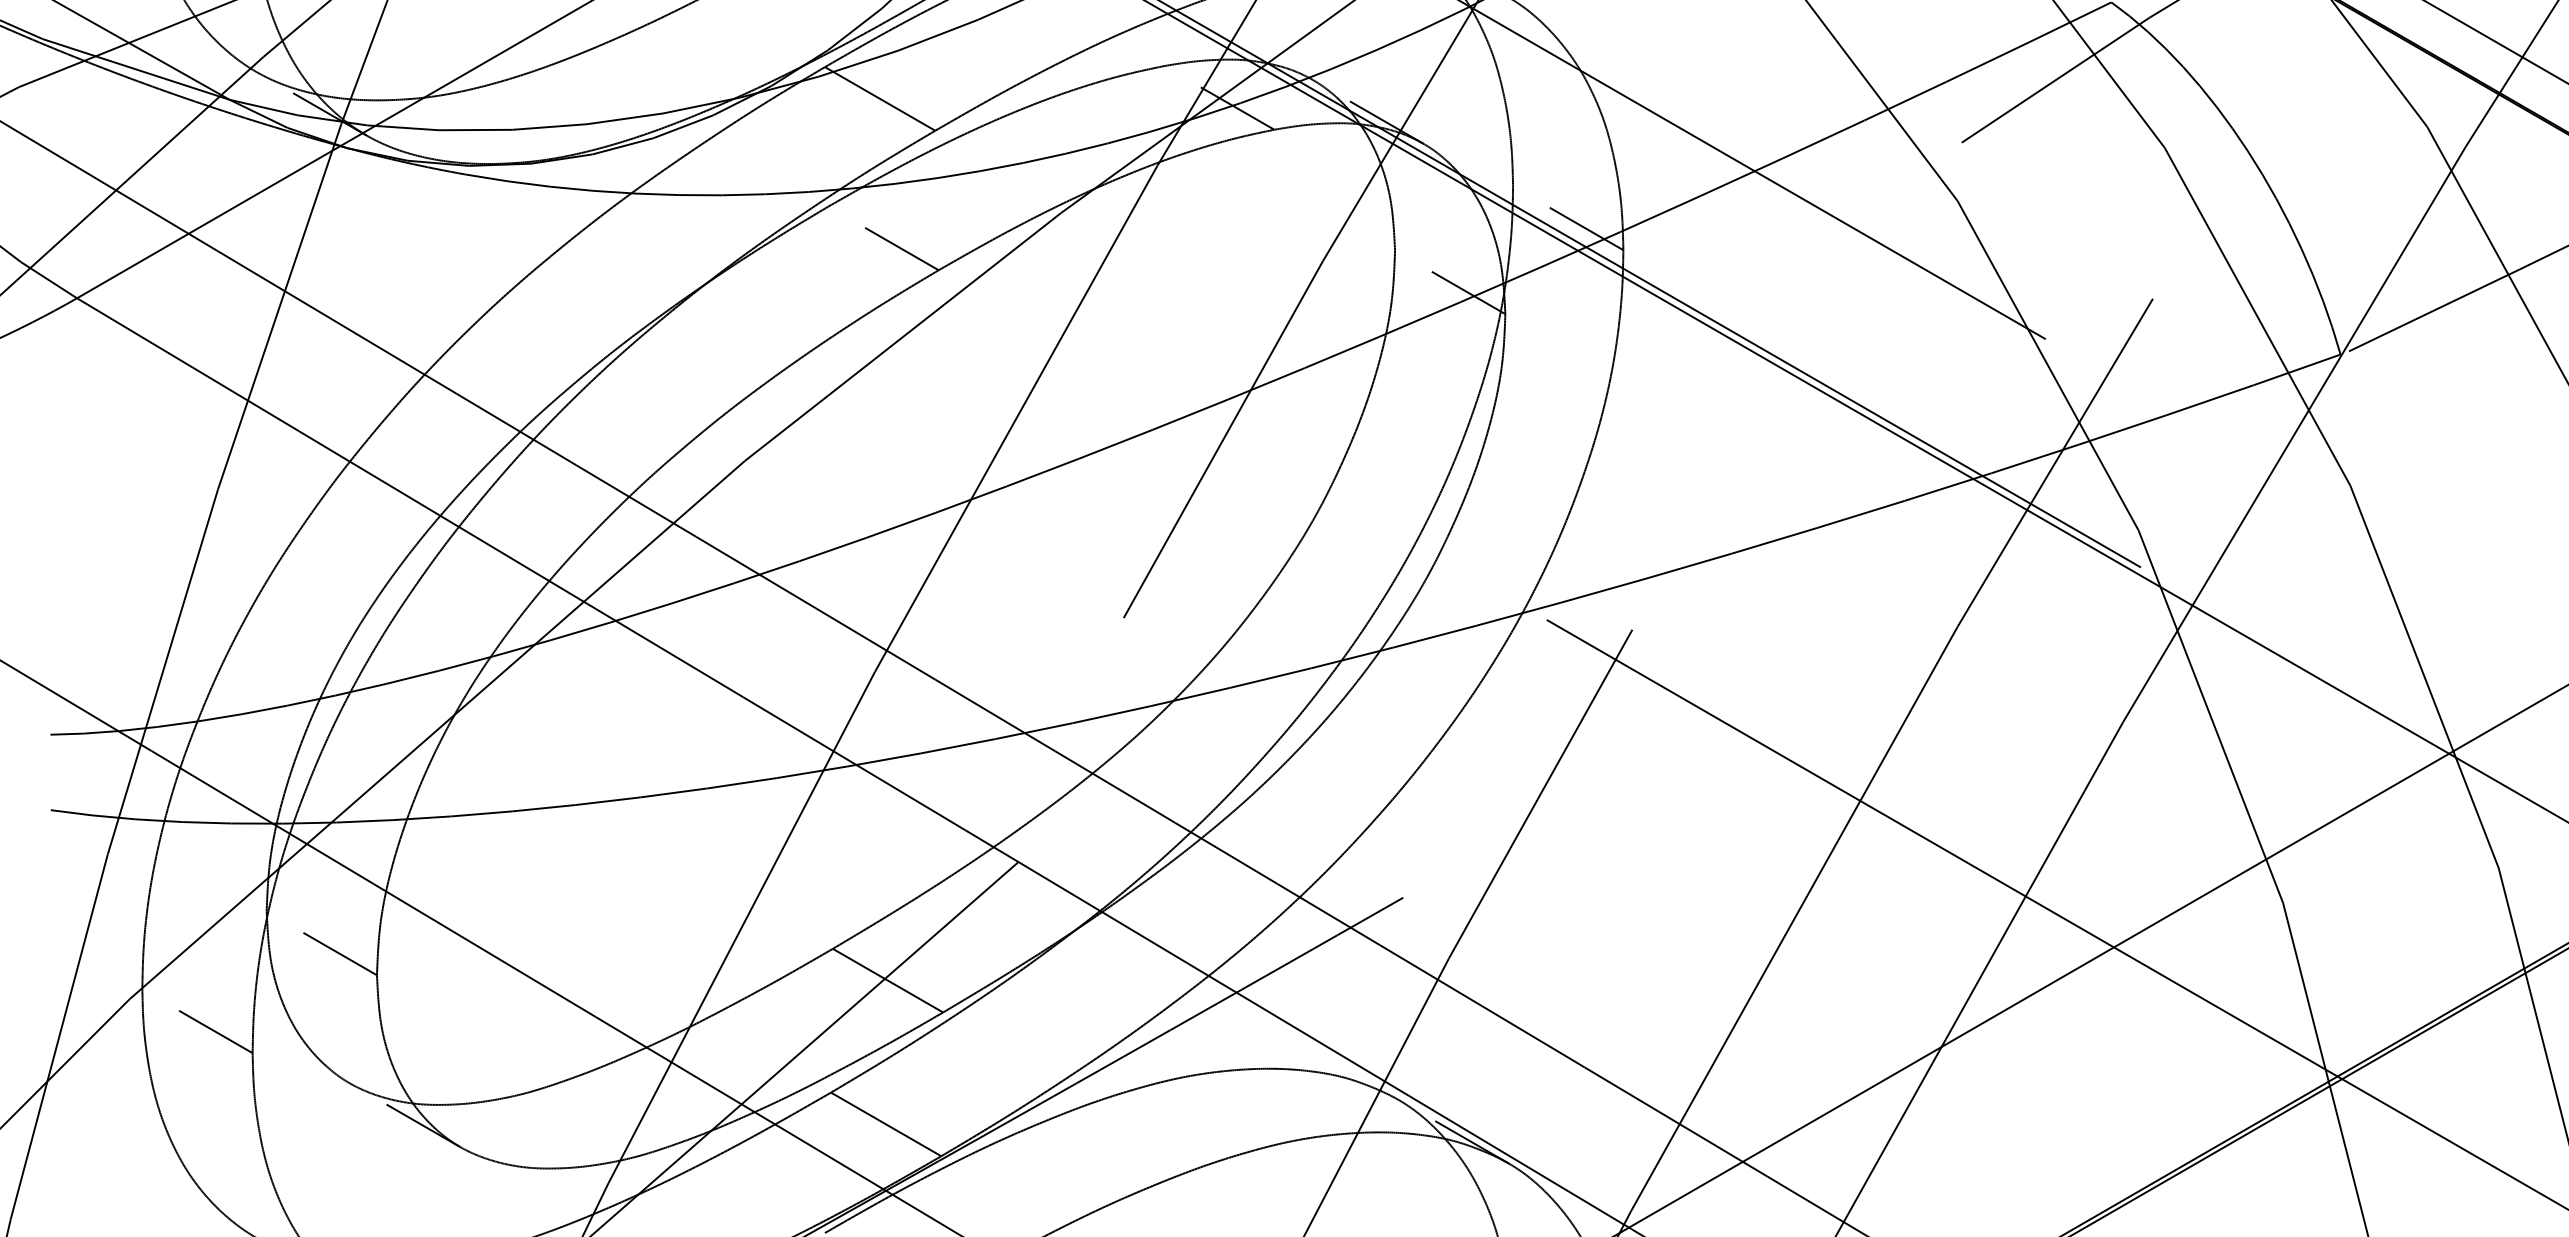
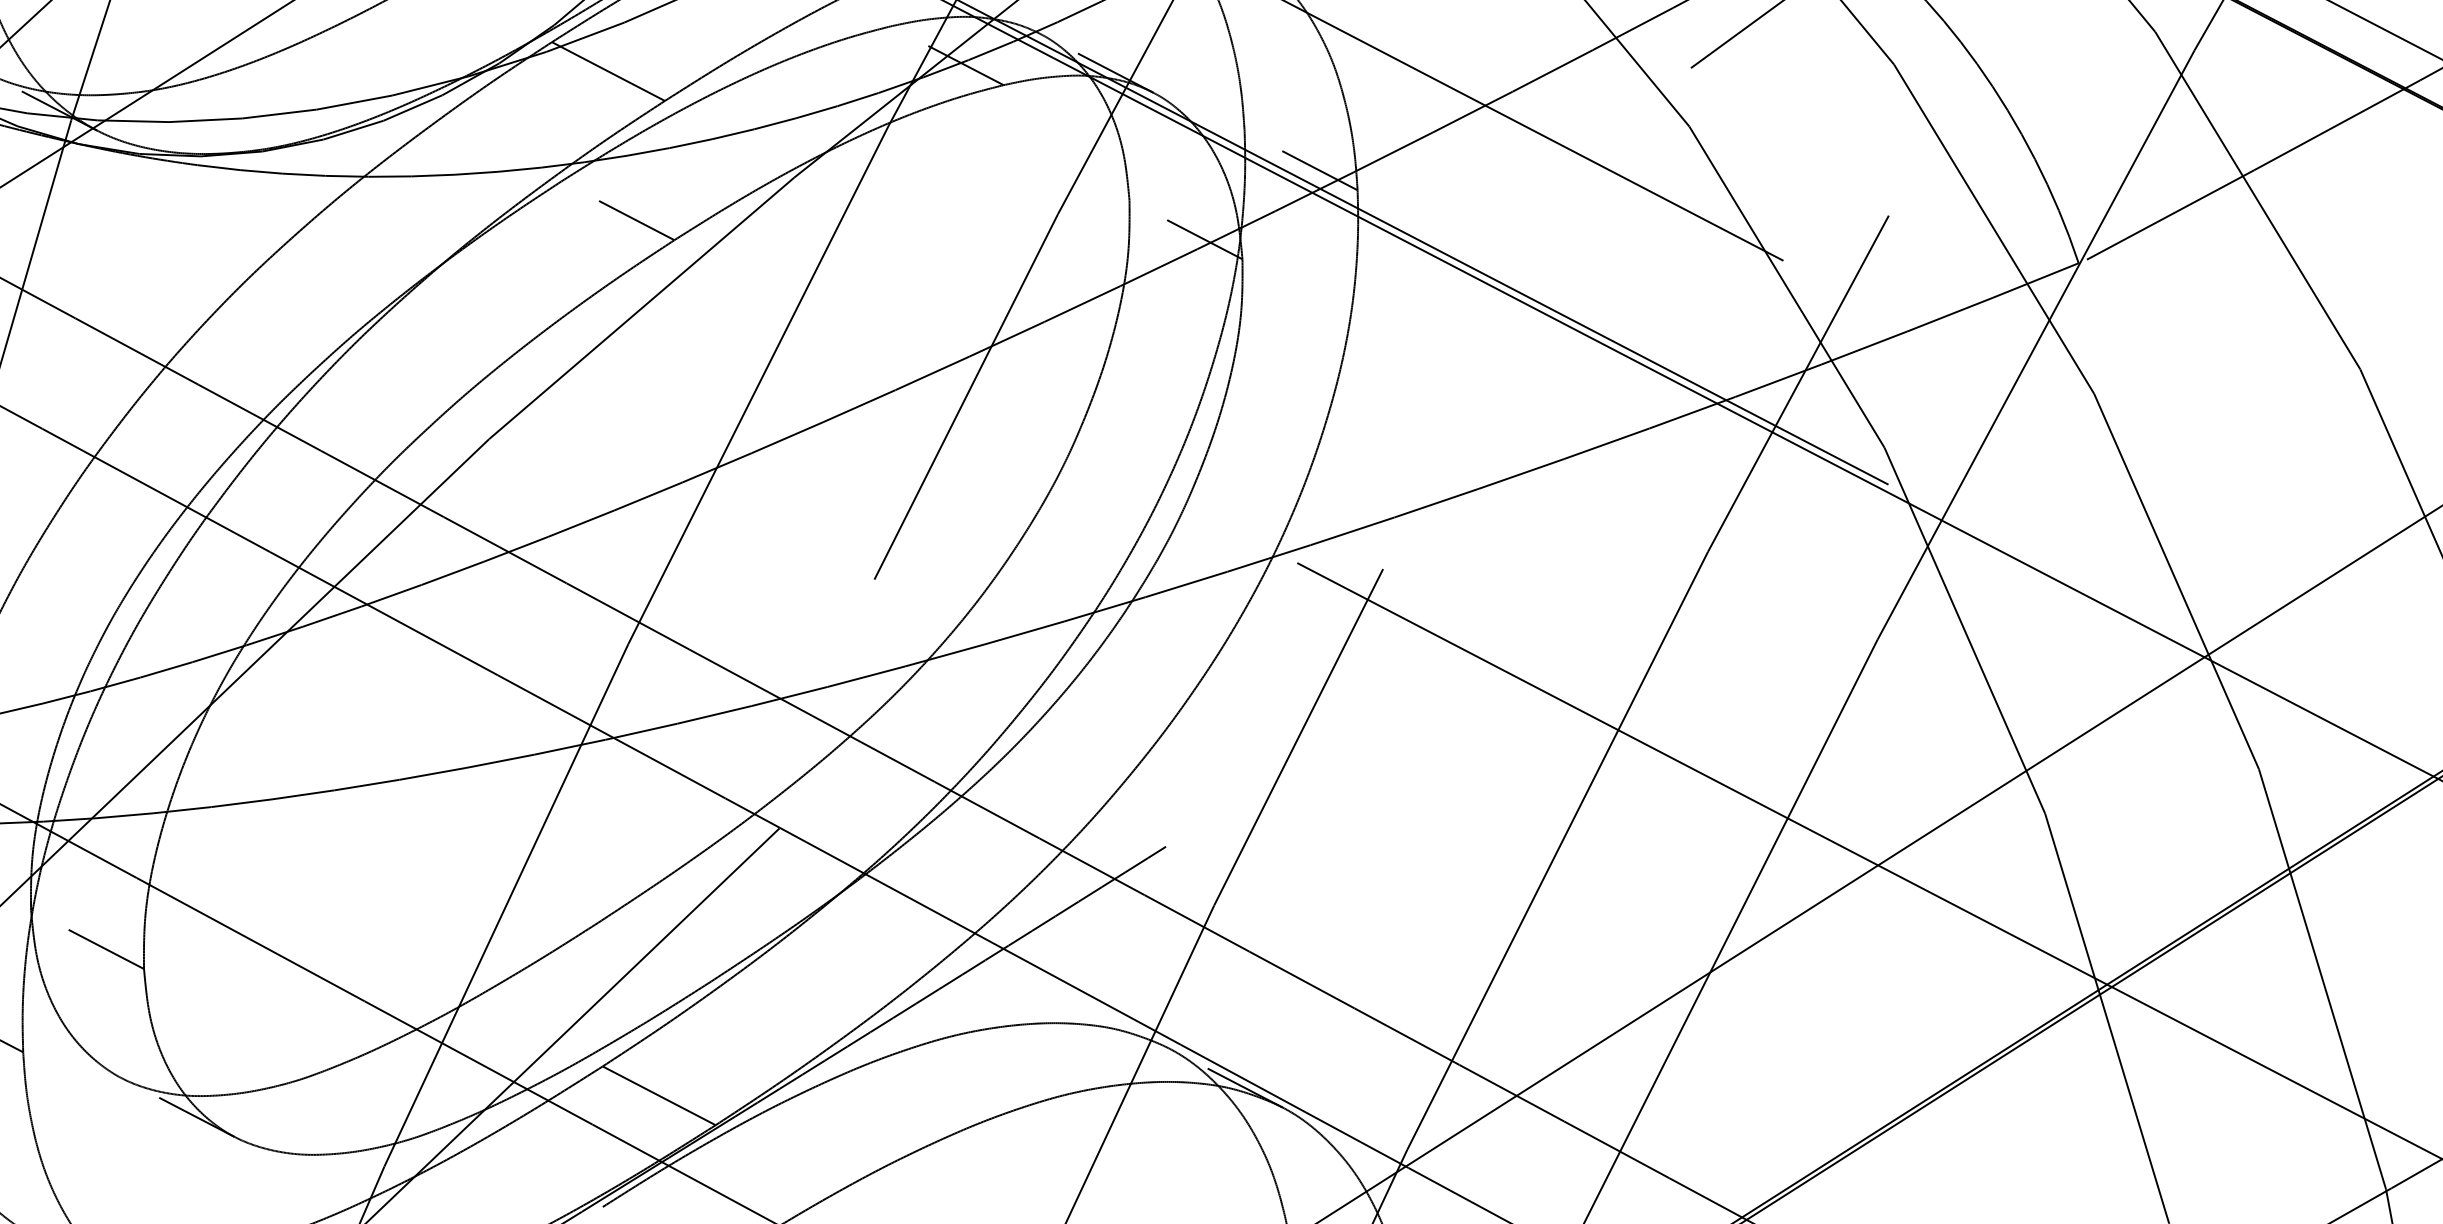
line: (887, 980) -> (654, 951), removed

